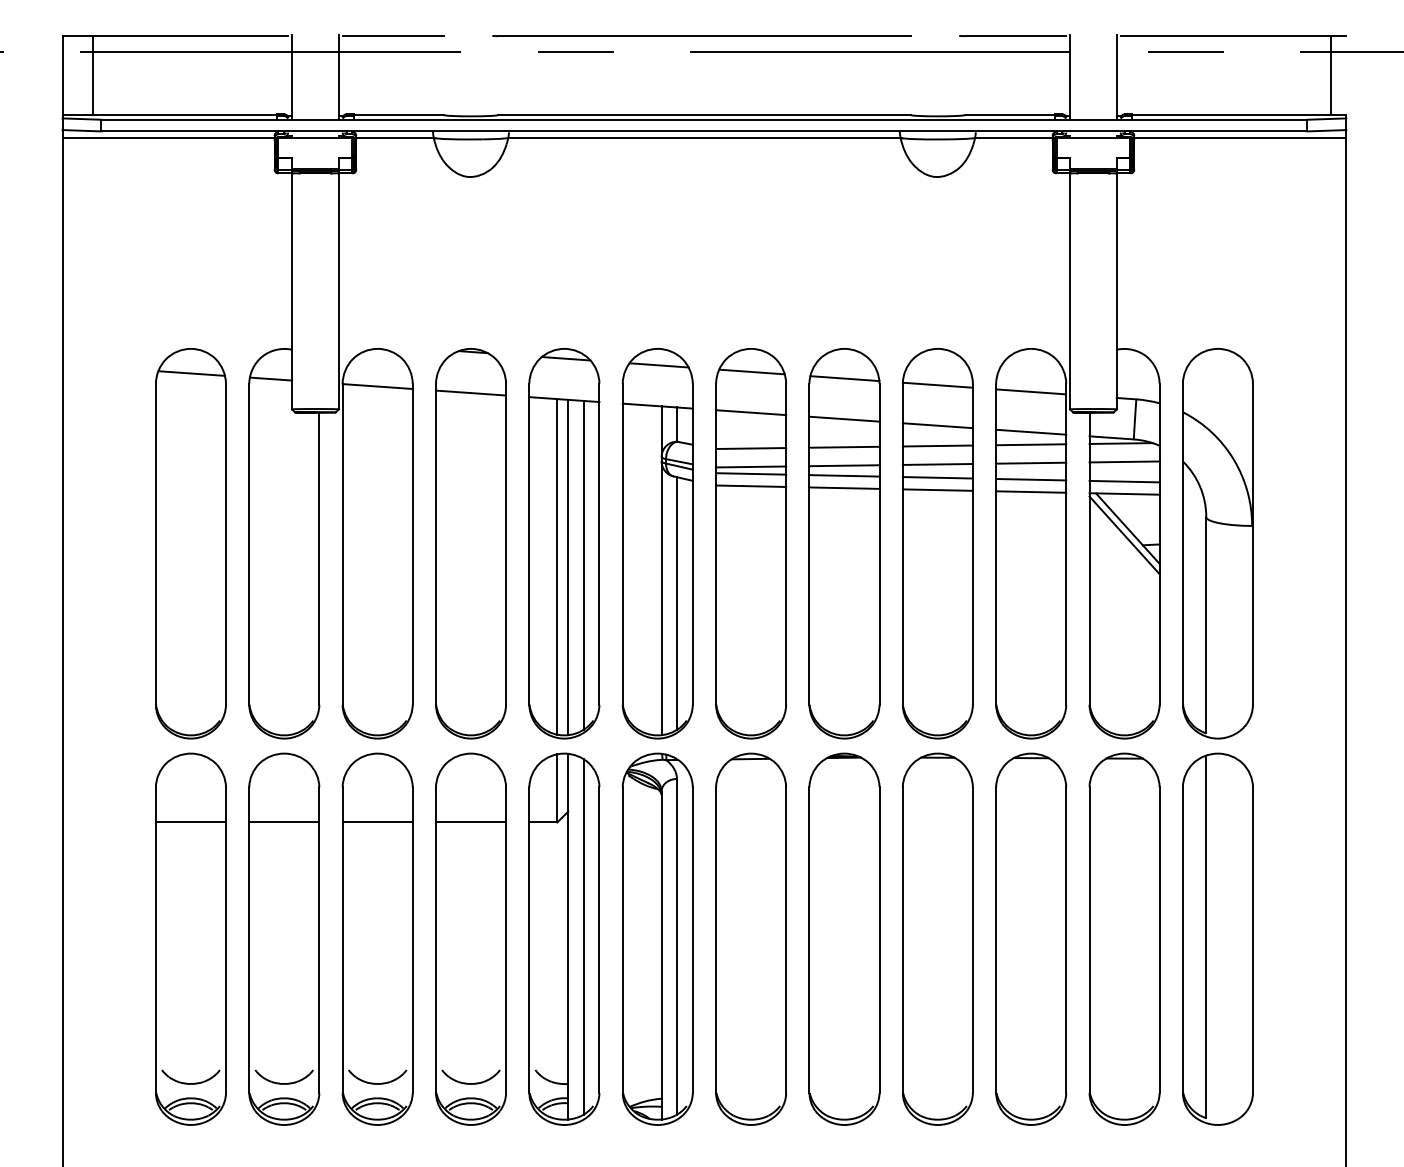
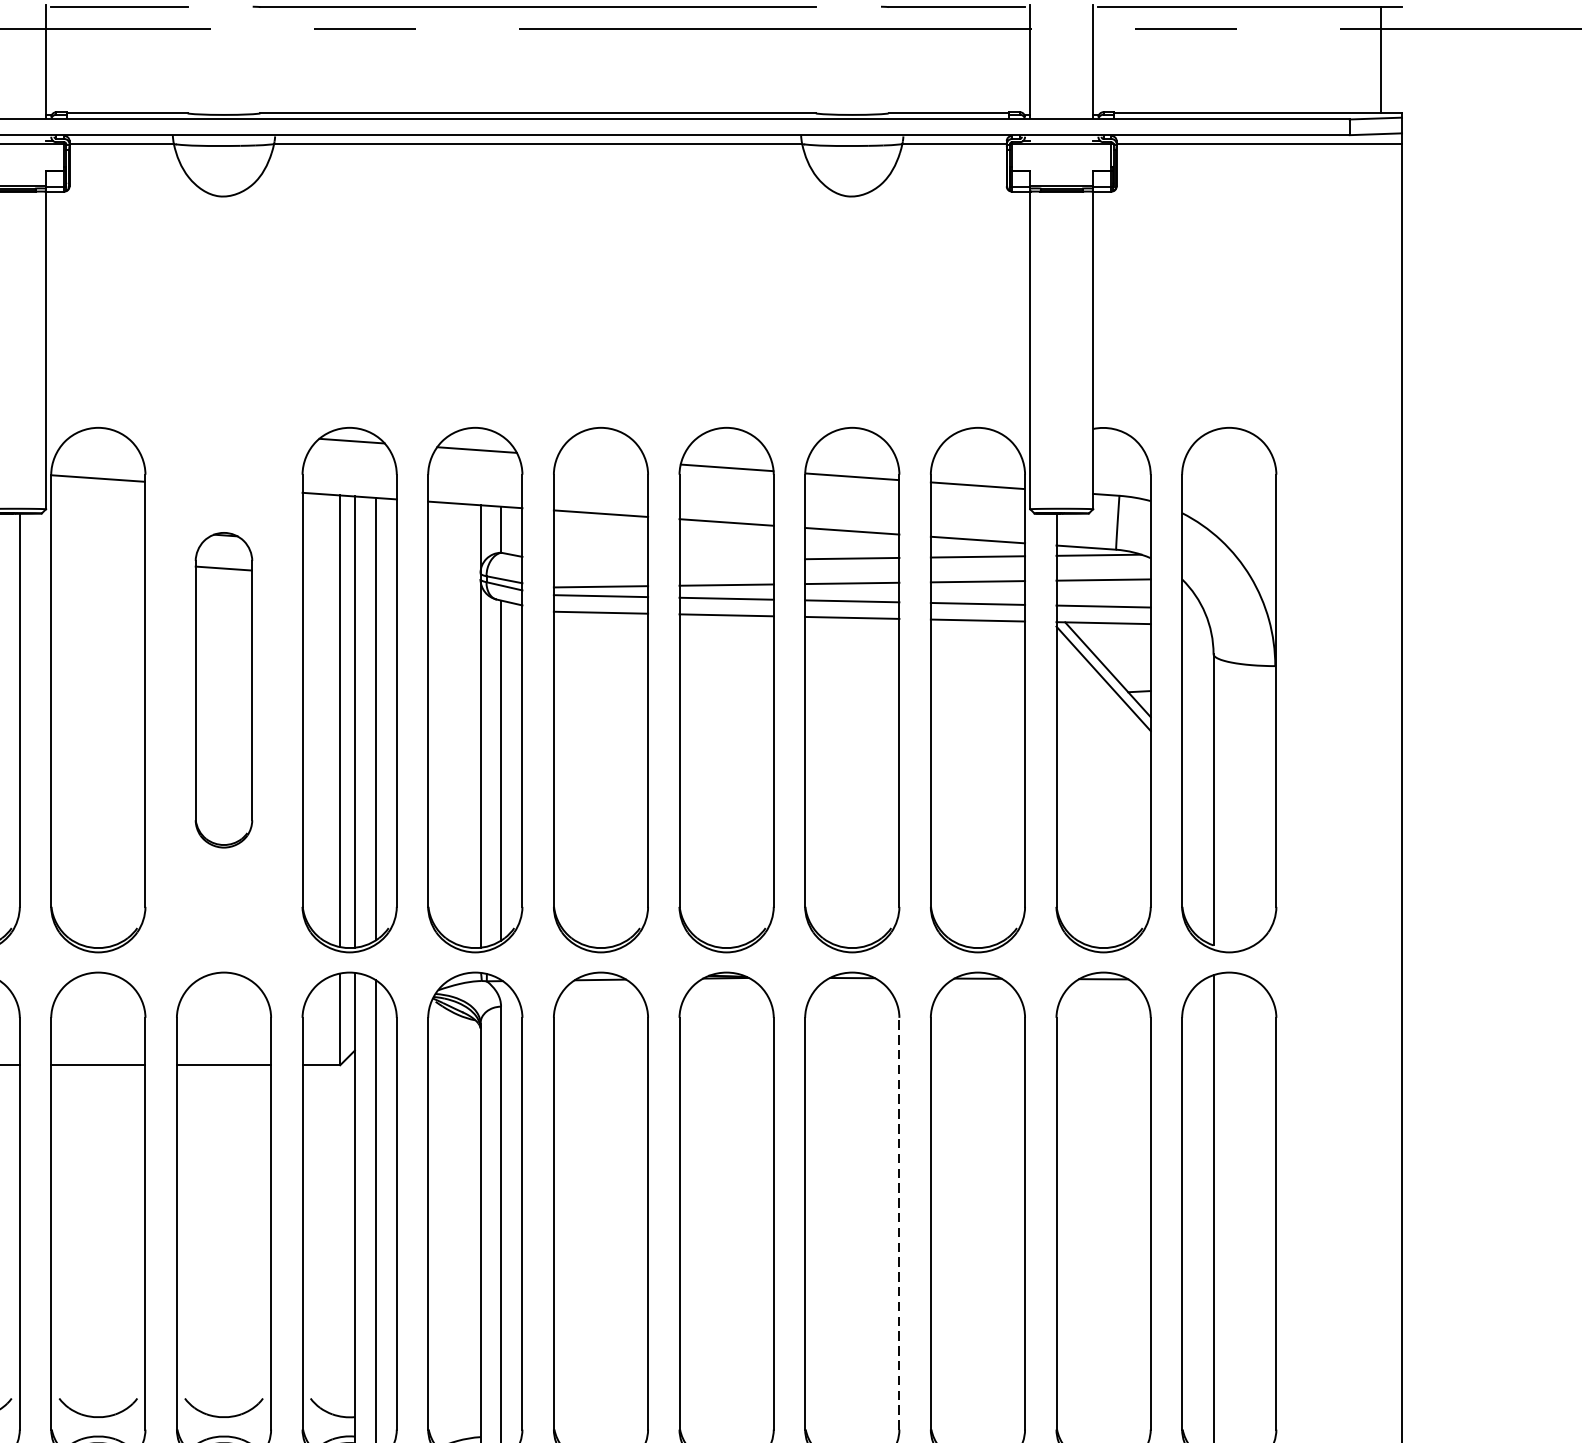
line: (751, 371) -> (601, 458), removed
line: (844, 446) -> (726, 559), removed
line: (751, 448) -> (601, 561), removed
part: (470, 543) -> (223, 689), size x0.6
line: (972, 940) -> (898, 1224), solid -> dashed

